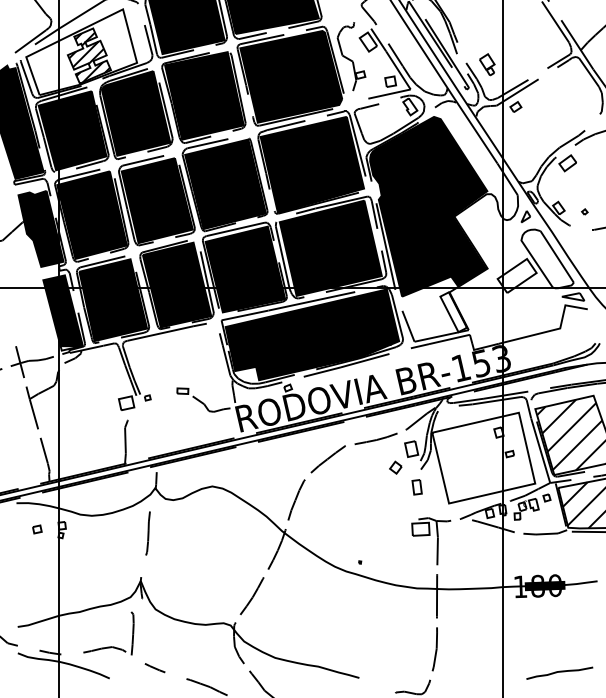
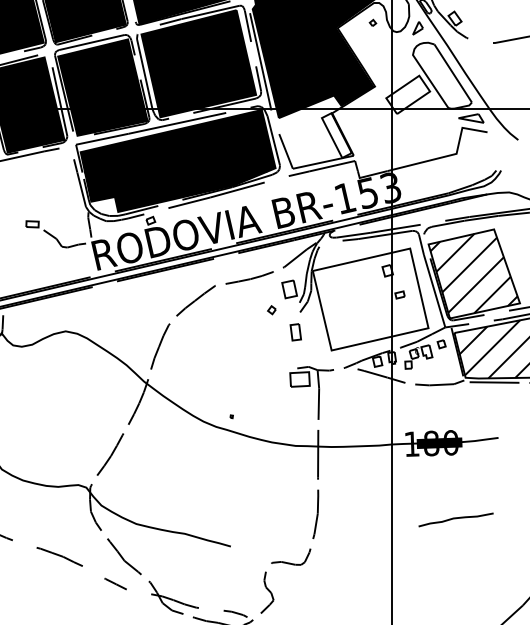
part: (584, 211) -> (372, 22), moved
part: (395, 467) -> (271, 310), size x0.6
curve: (559, 672) -> (455, 519), moved

